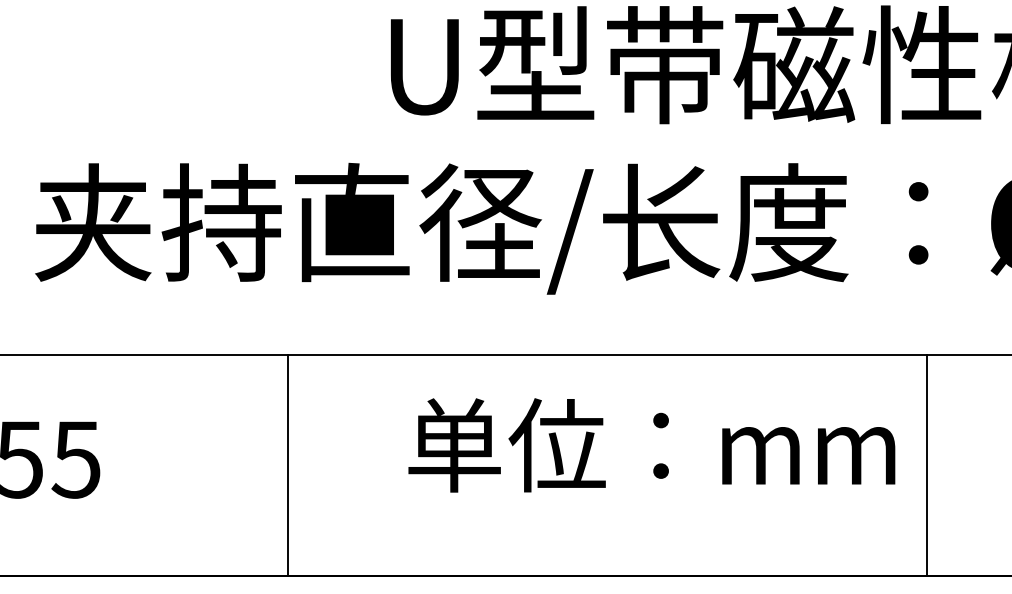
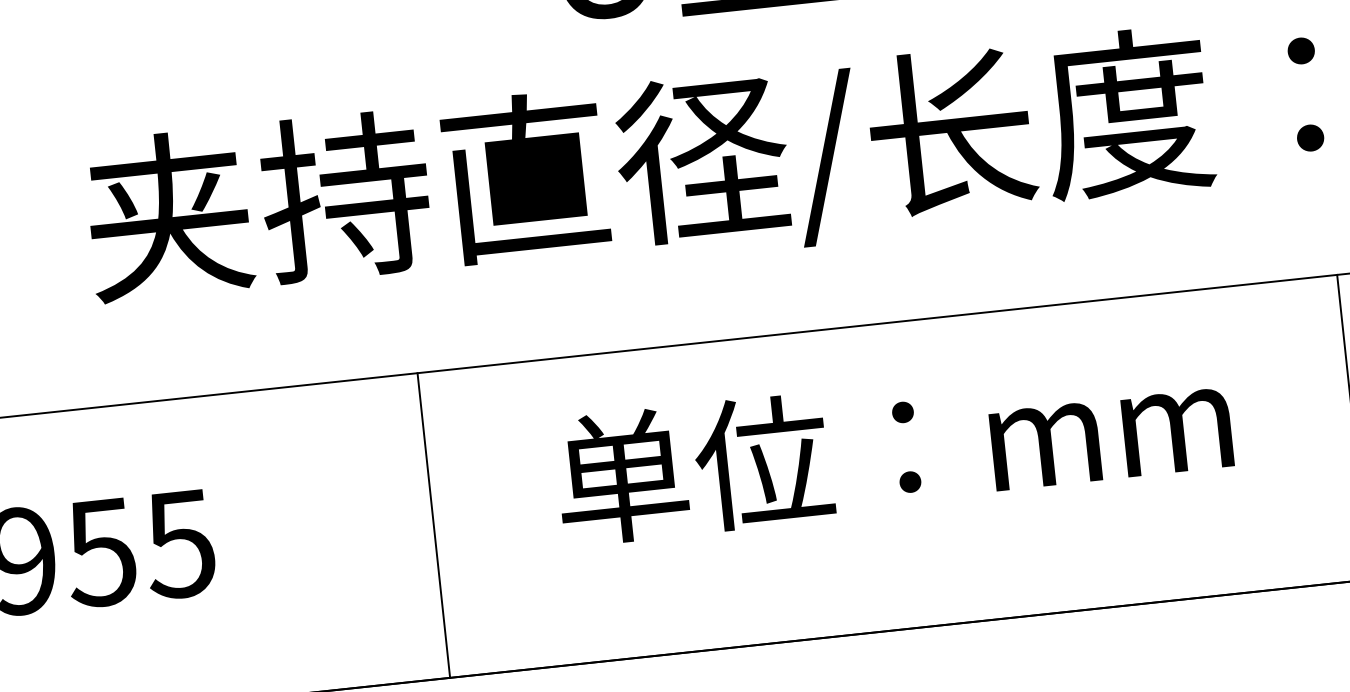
text: (651, 445) -> (893, 448), moved
line: (287, 465) -> (433, 525), moved

